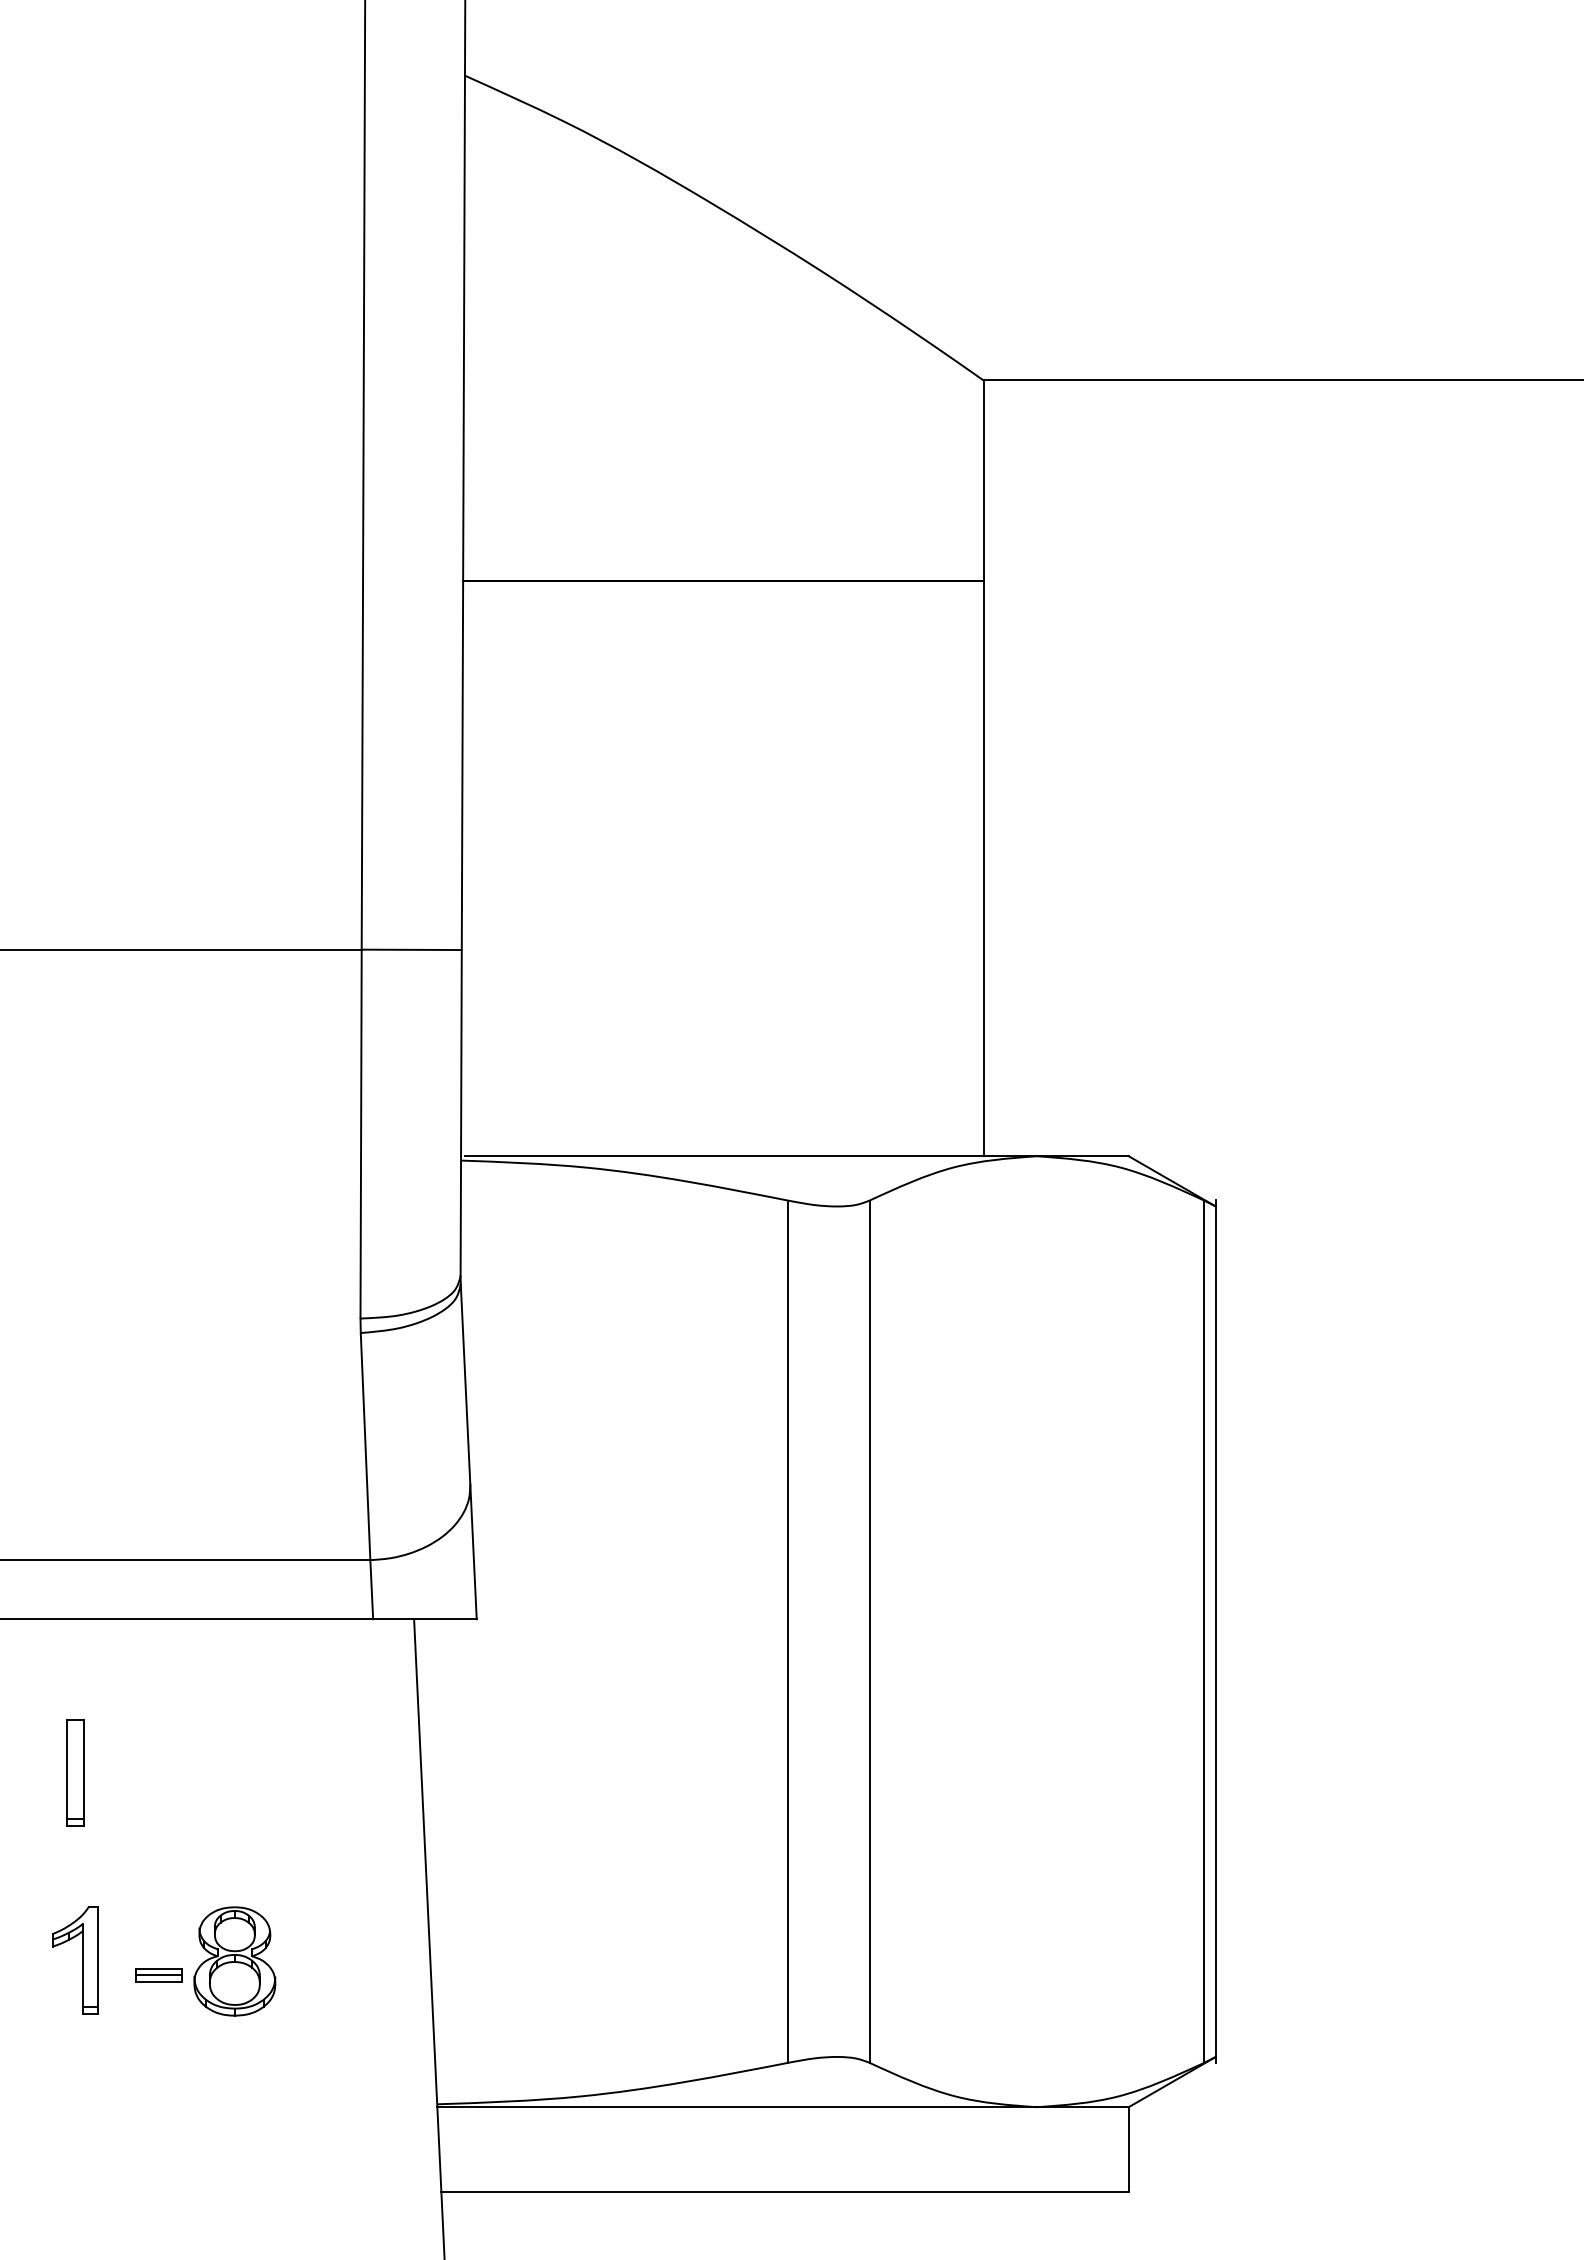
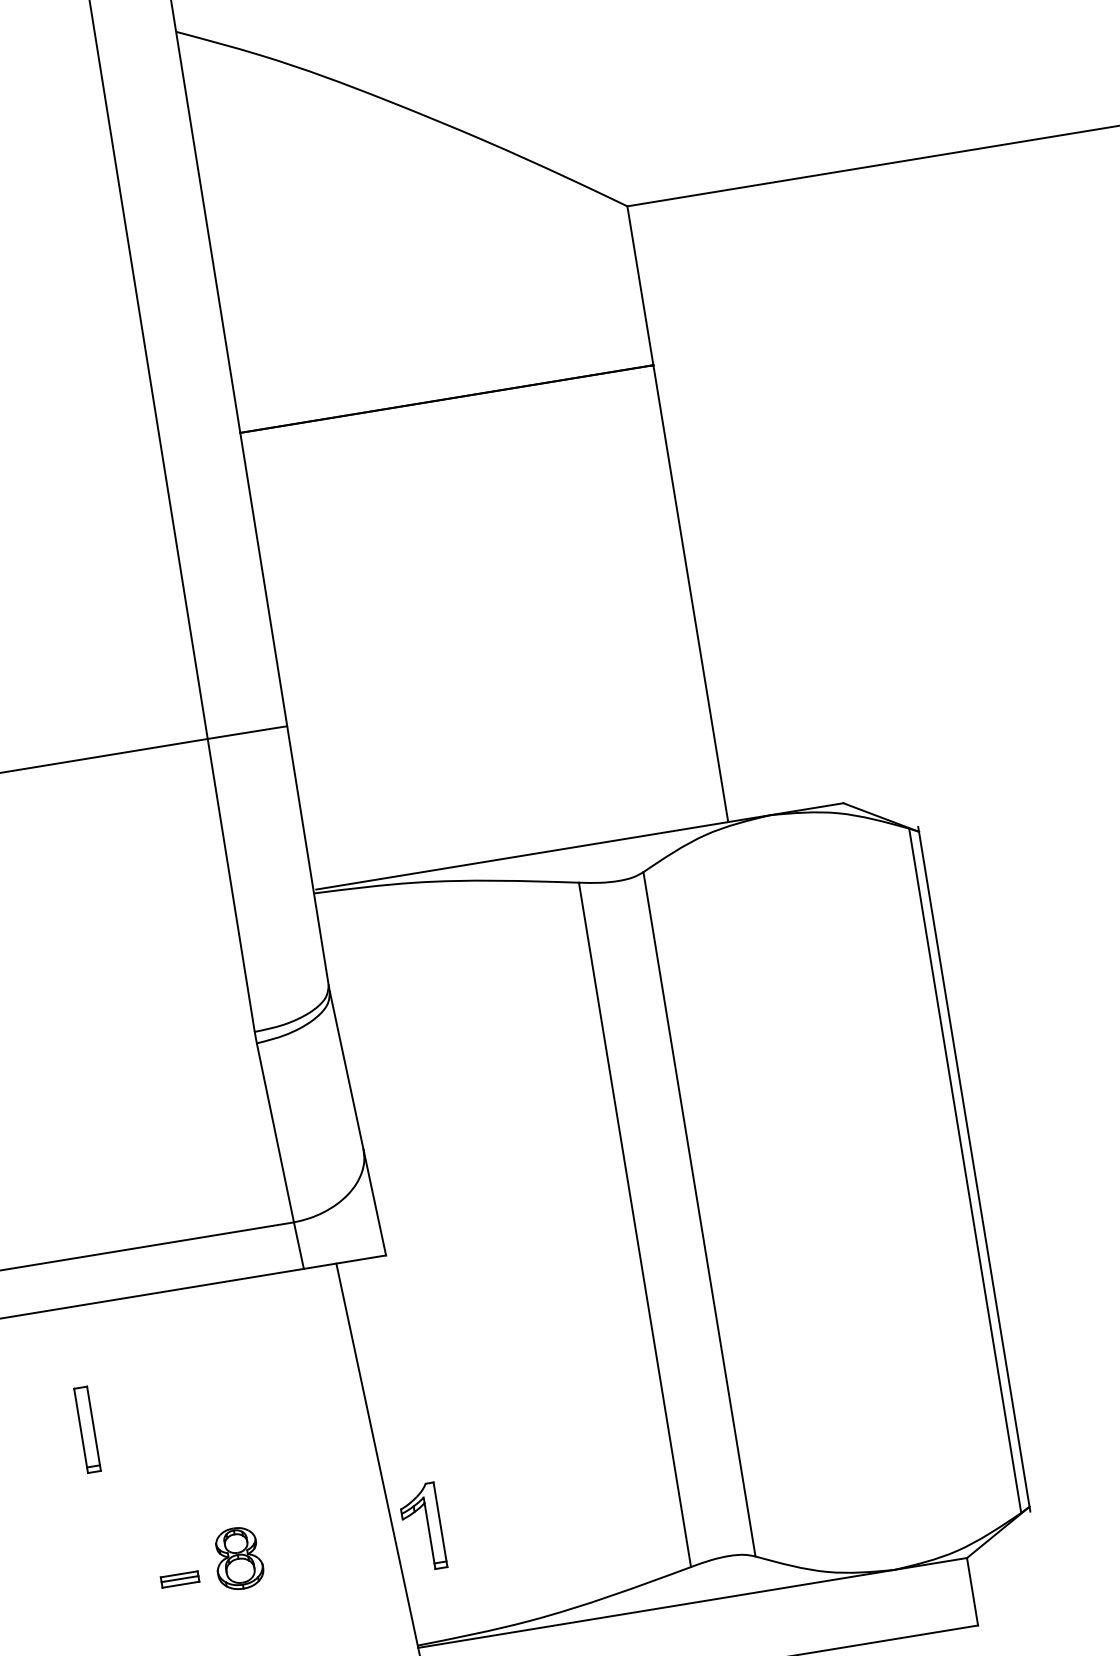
part: (82, 1960) -> (427, 1526), moved
part: (234, 1961) -> (238, 1558), size x0.7

